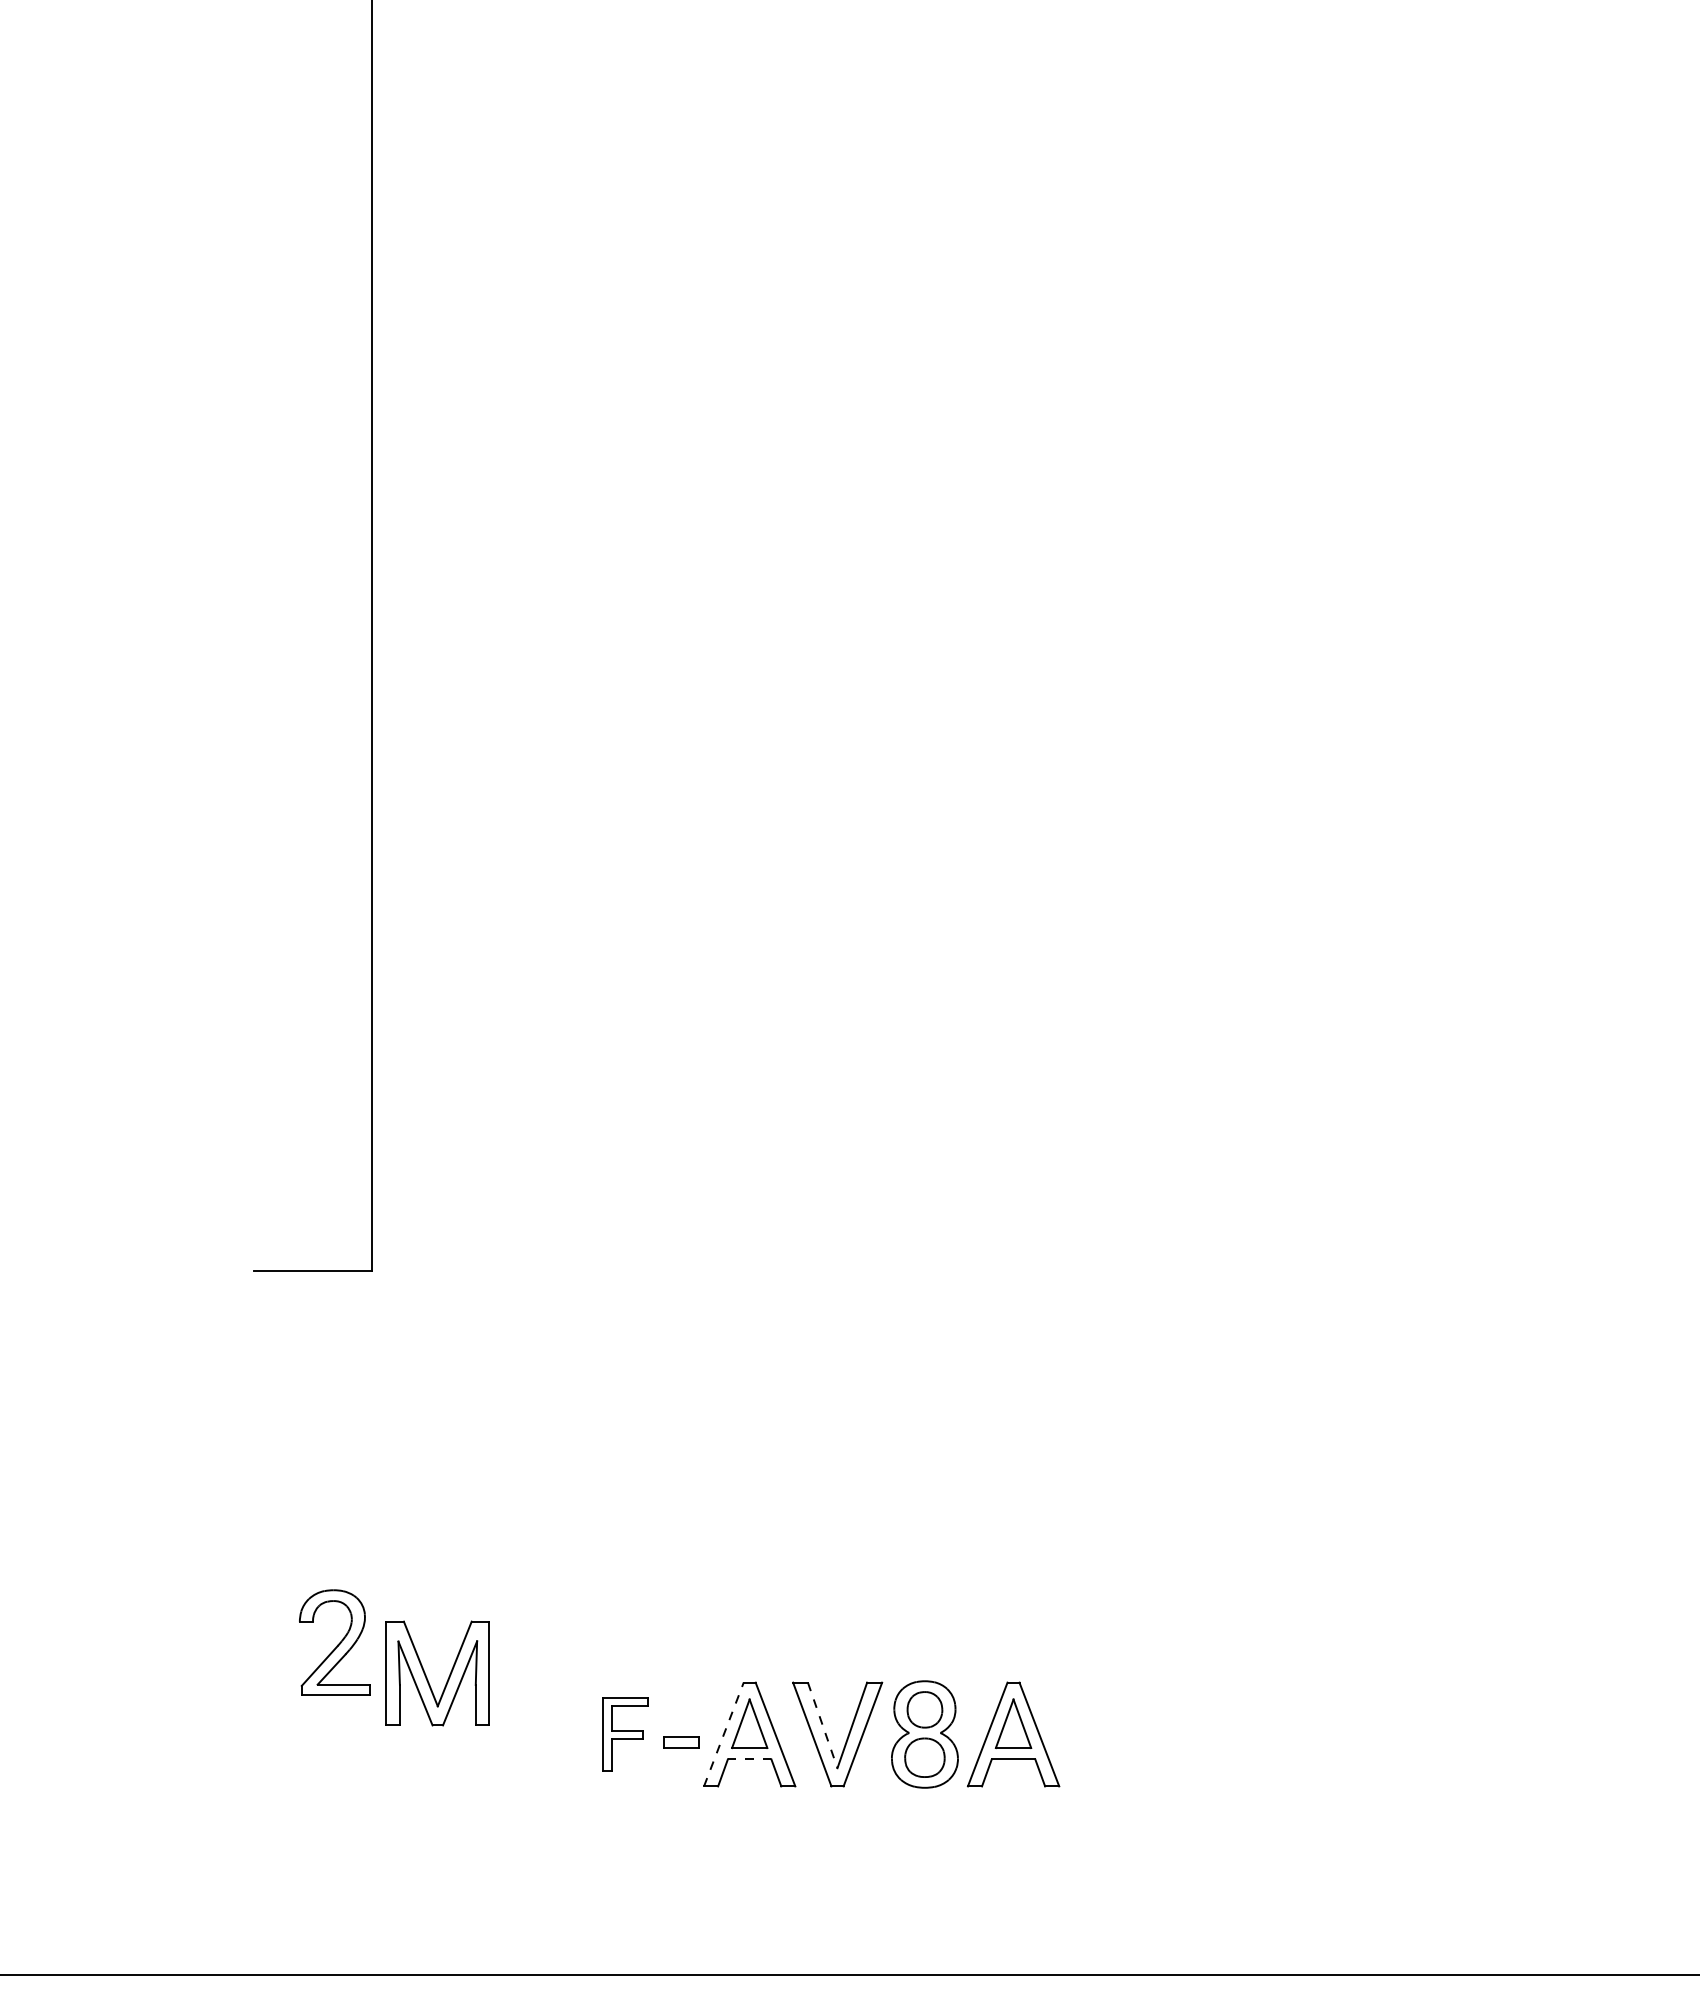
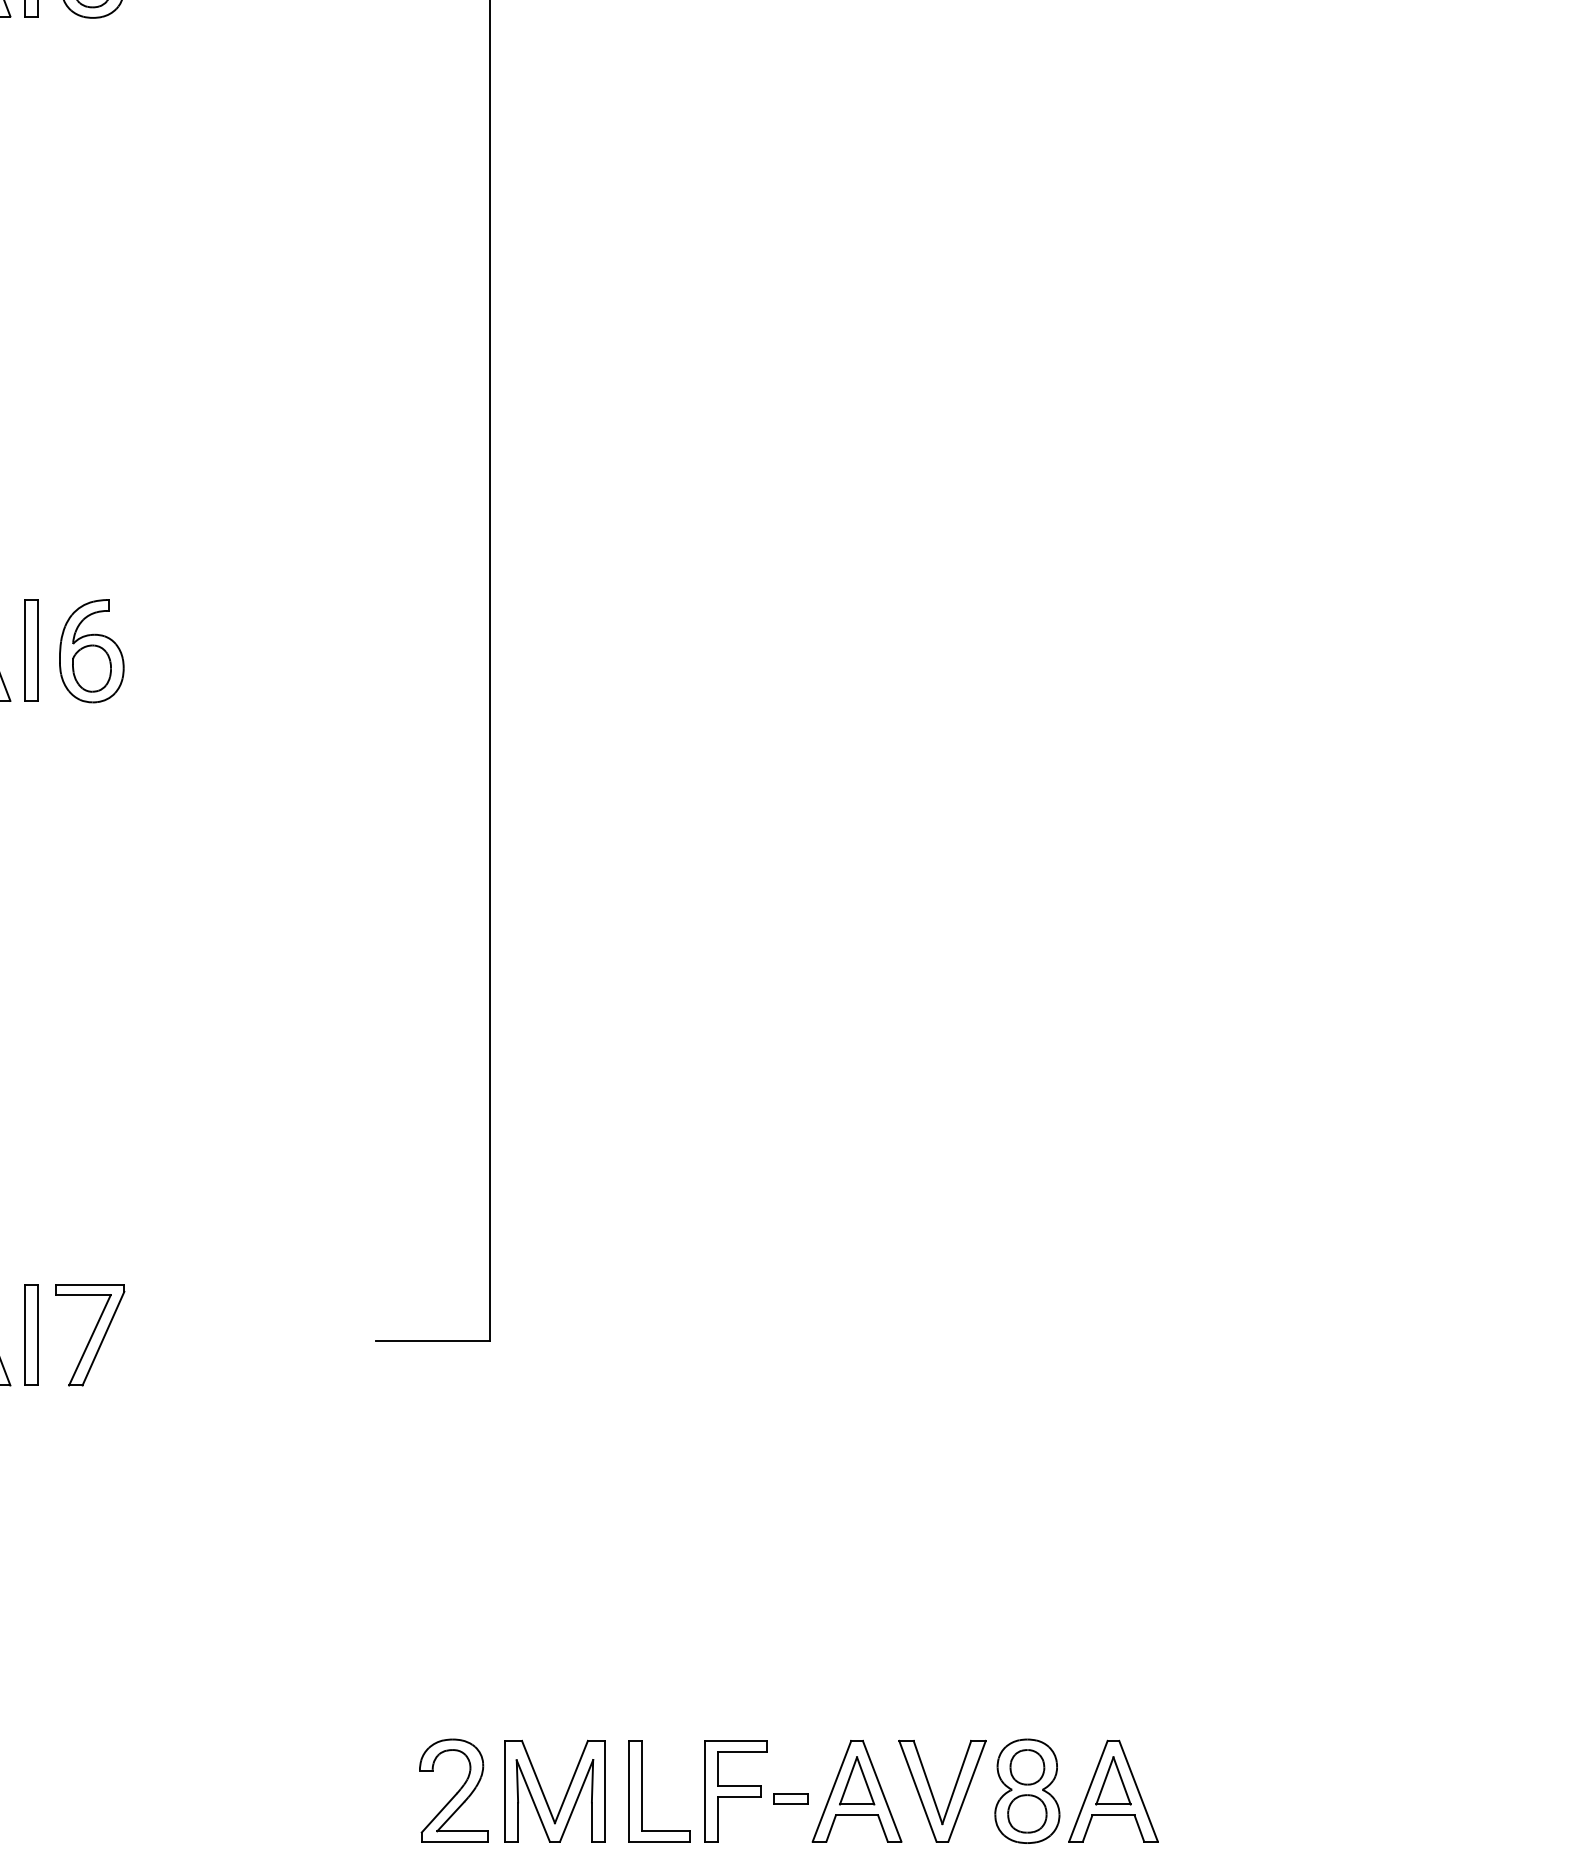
part: (334, 1642) -> (453, 1790), moved
part: (427, 1677) -> (544, 1795), moved
line: (822, 1725) -> (927, 1782), dashed -> solid
part: (528, 1734) -> (642, 1791), added
part: (624, 1734) -> (735, 1791), size x1.43
line: (723, 1734) -> (831, 1791), dashed -> solid
line: (749, 1759) -> (856, 1815), dashed -> solid

